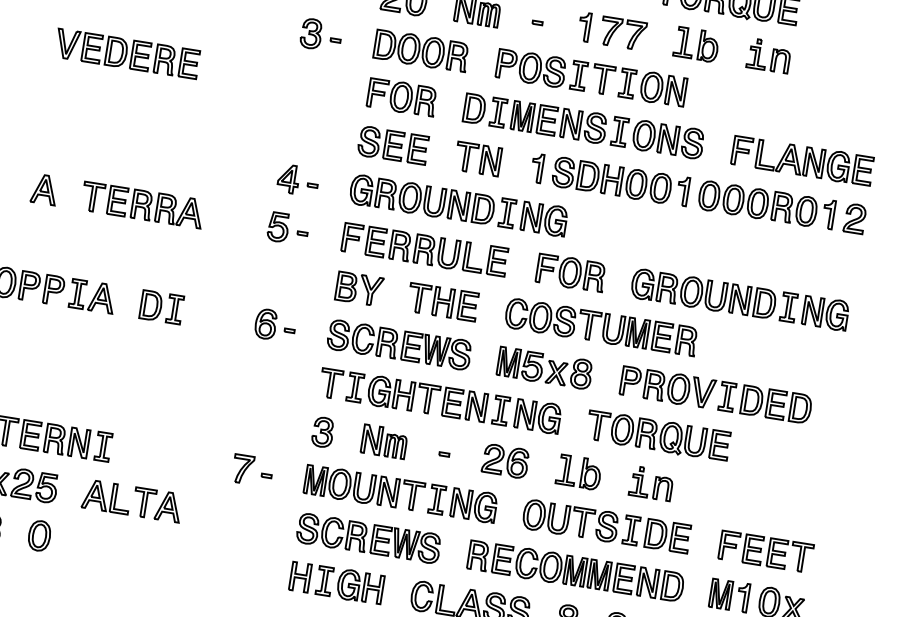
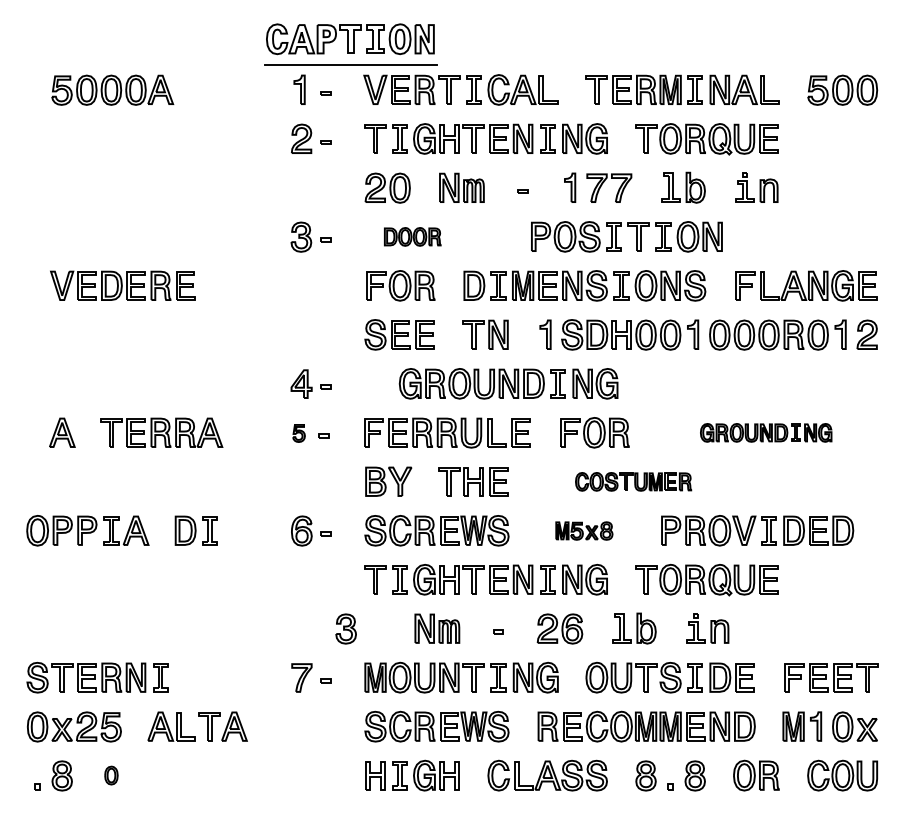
part: (421, 50) -> (412, 236), size x0.6
part: (581, 75) -> (616, 236), moved
part: (458, 205) -> (508, 383), moved
part: (277, 227) -> (298, 433), size x0.6
part: (739, 299) -> (765, 432), size x0.6
part: (601, 327) -> (633, 481), size x0.6
part: (545, 367) -> (584, 530), size x0.6
part: (322, 431) -> (345, 628), moved
part: (39, 535) -> (111, 775), size x0.6

